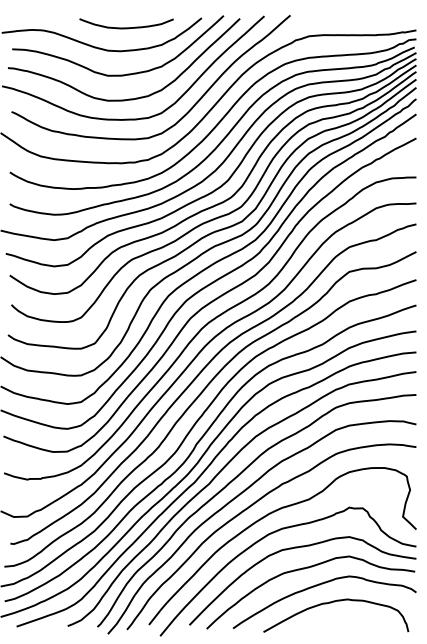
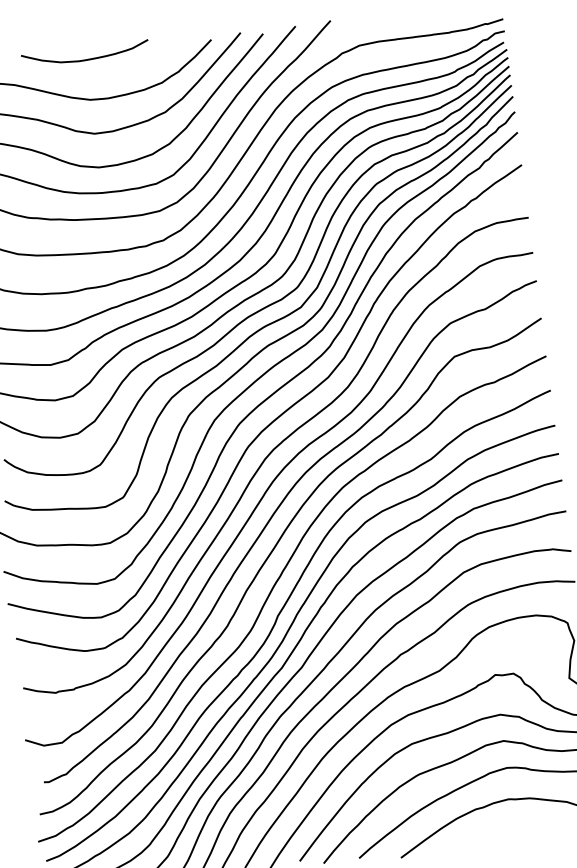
curve: (126, 27) -> (85, 59), moved

